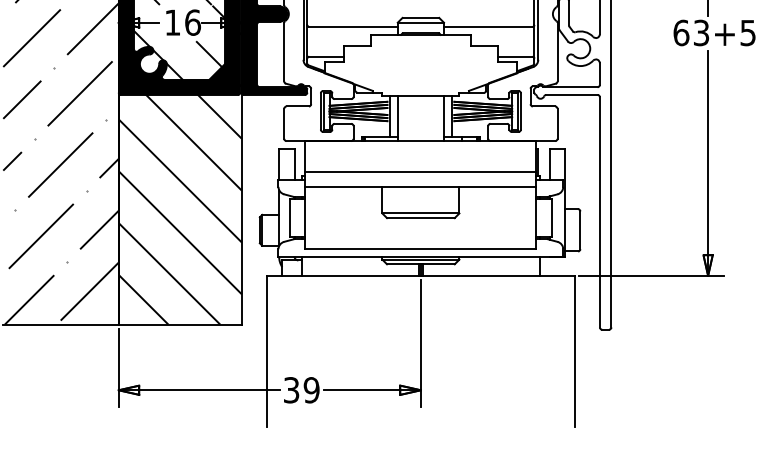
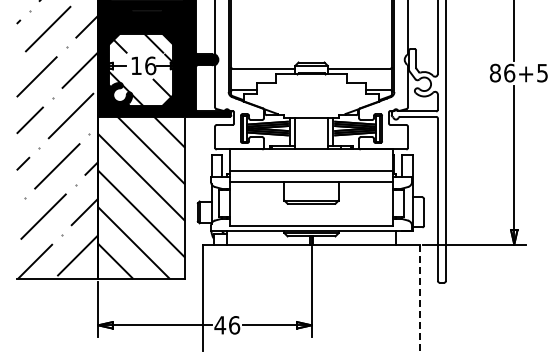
text: (691, 32) -> (502, 72), 63 -> 86
line: (575, 352) -> (420, 298), solid -> dashed
text: (301, 390) -> (227, 325), 39 -> 46

